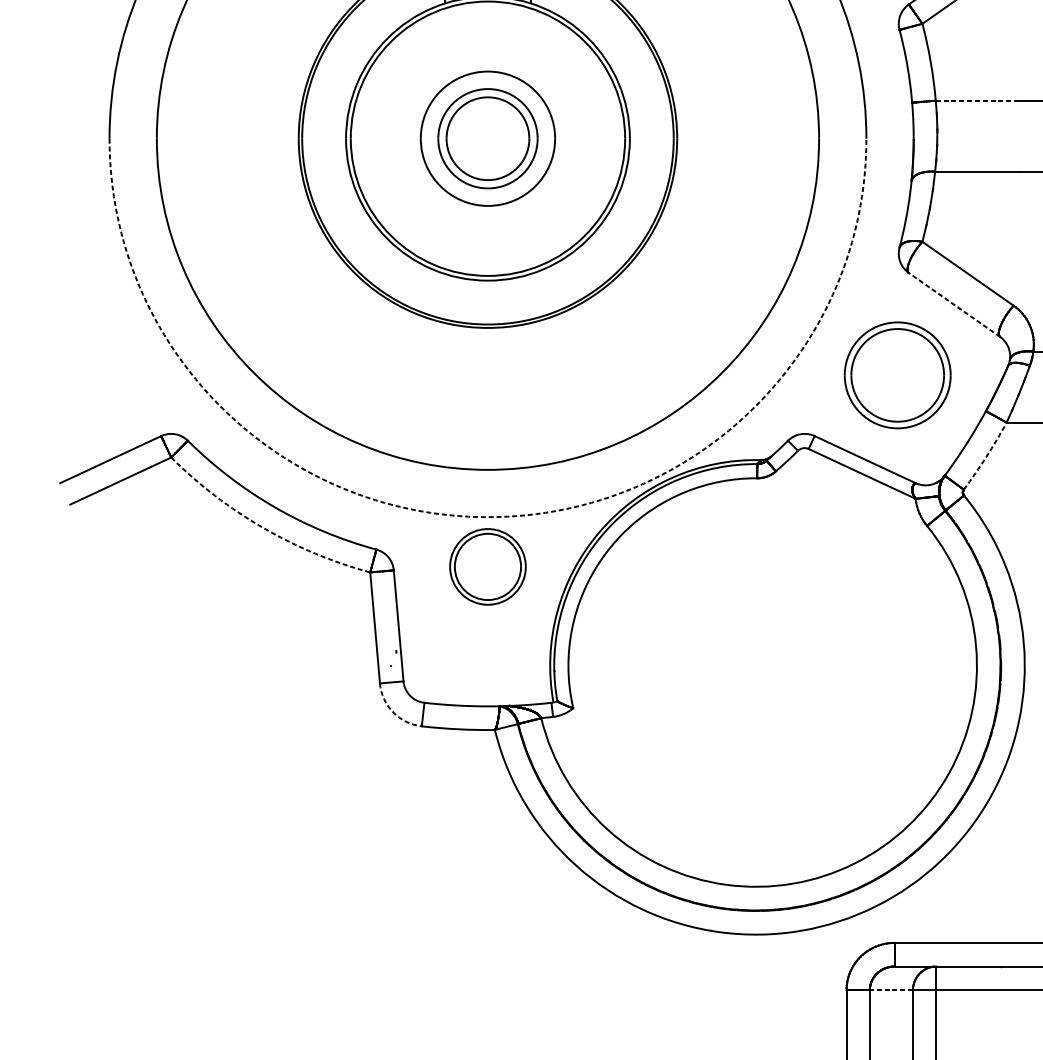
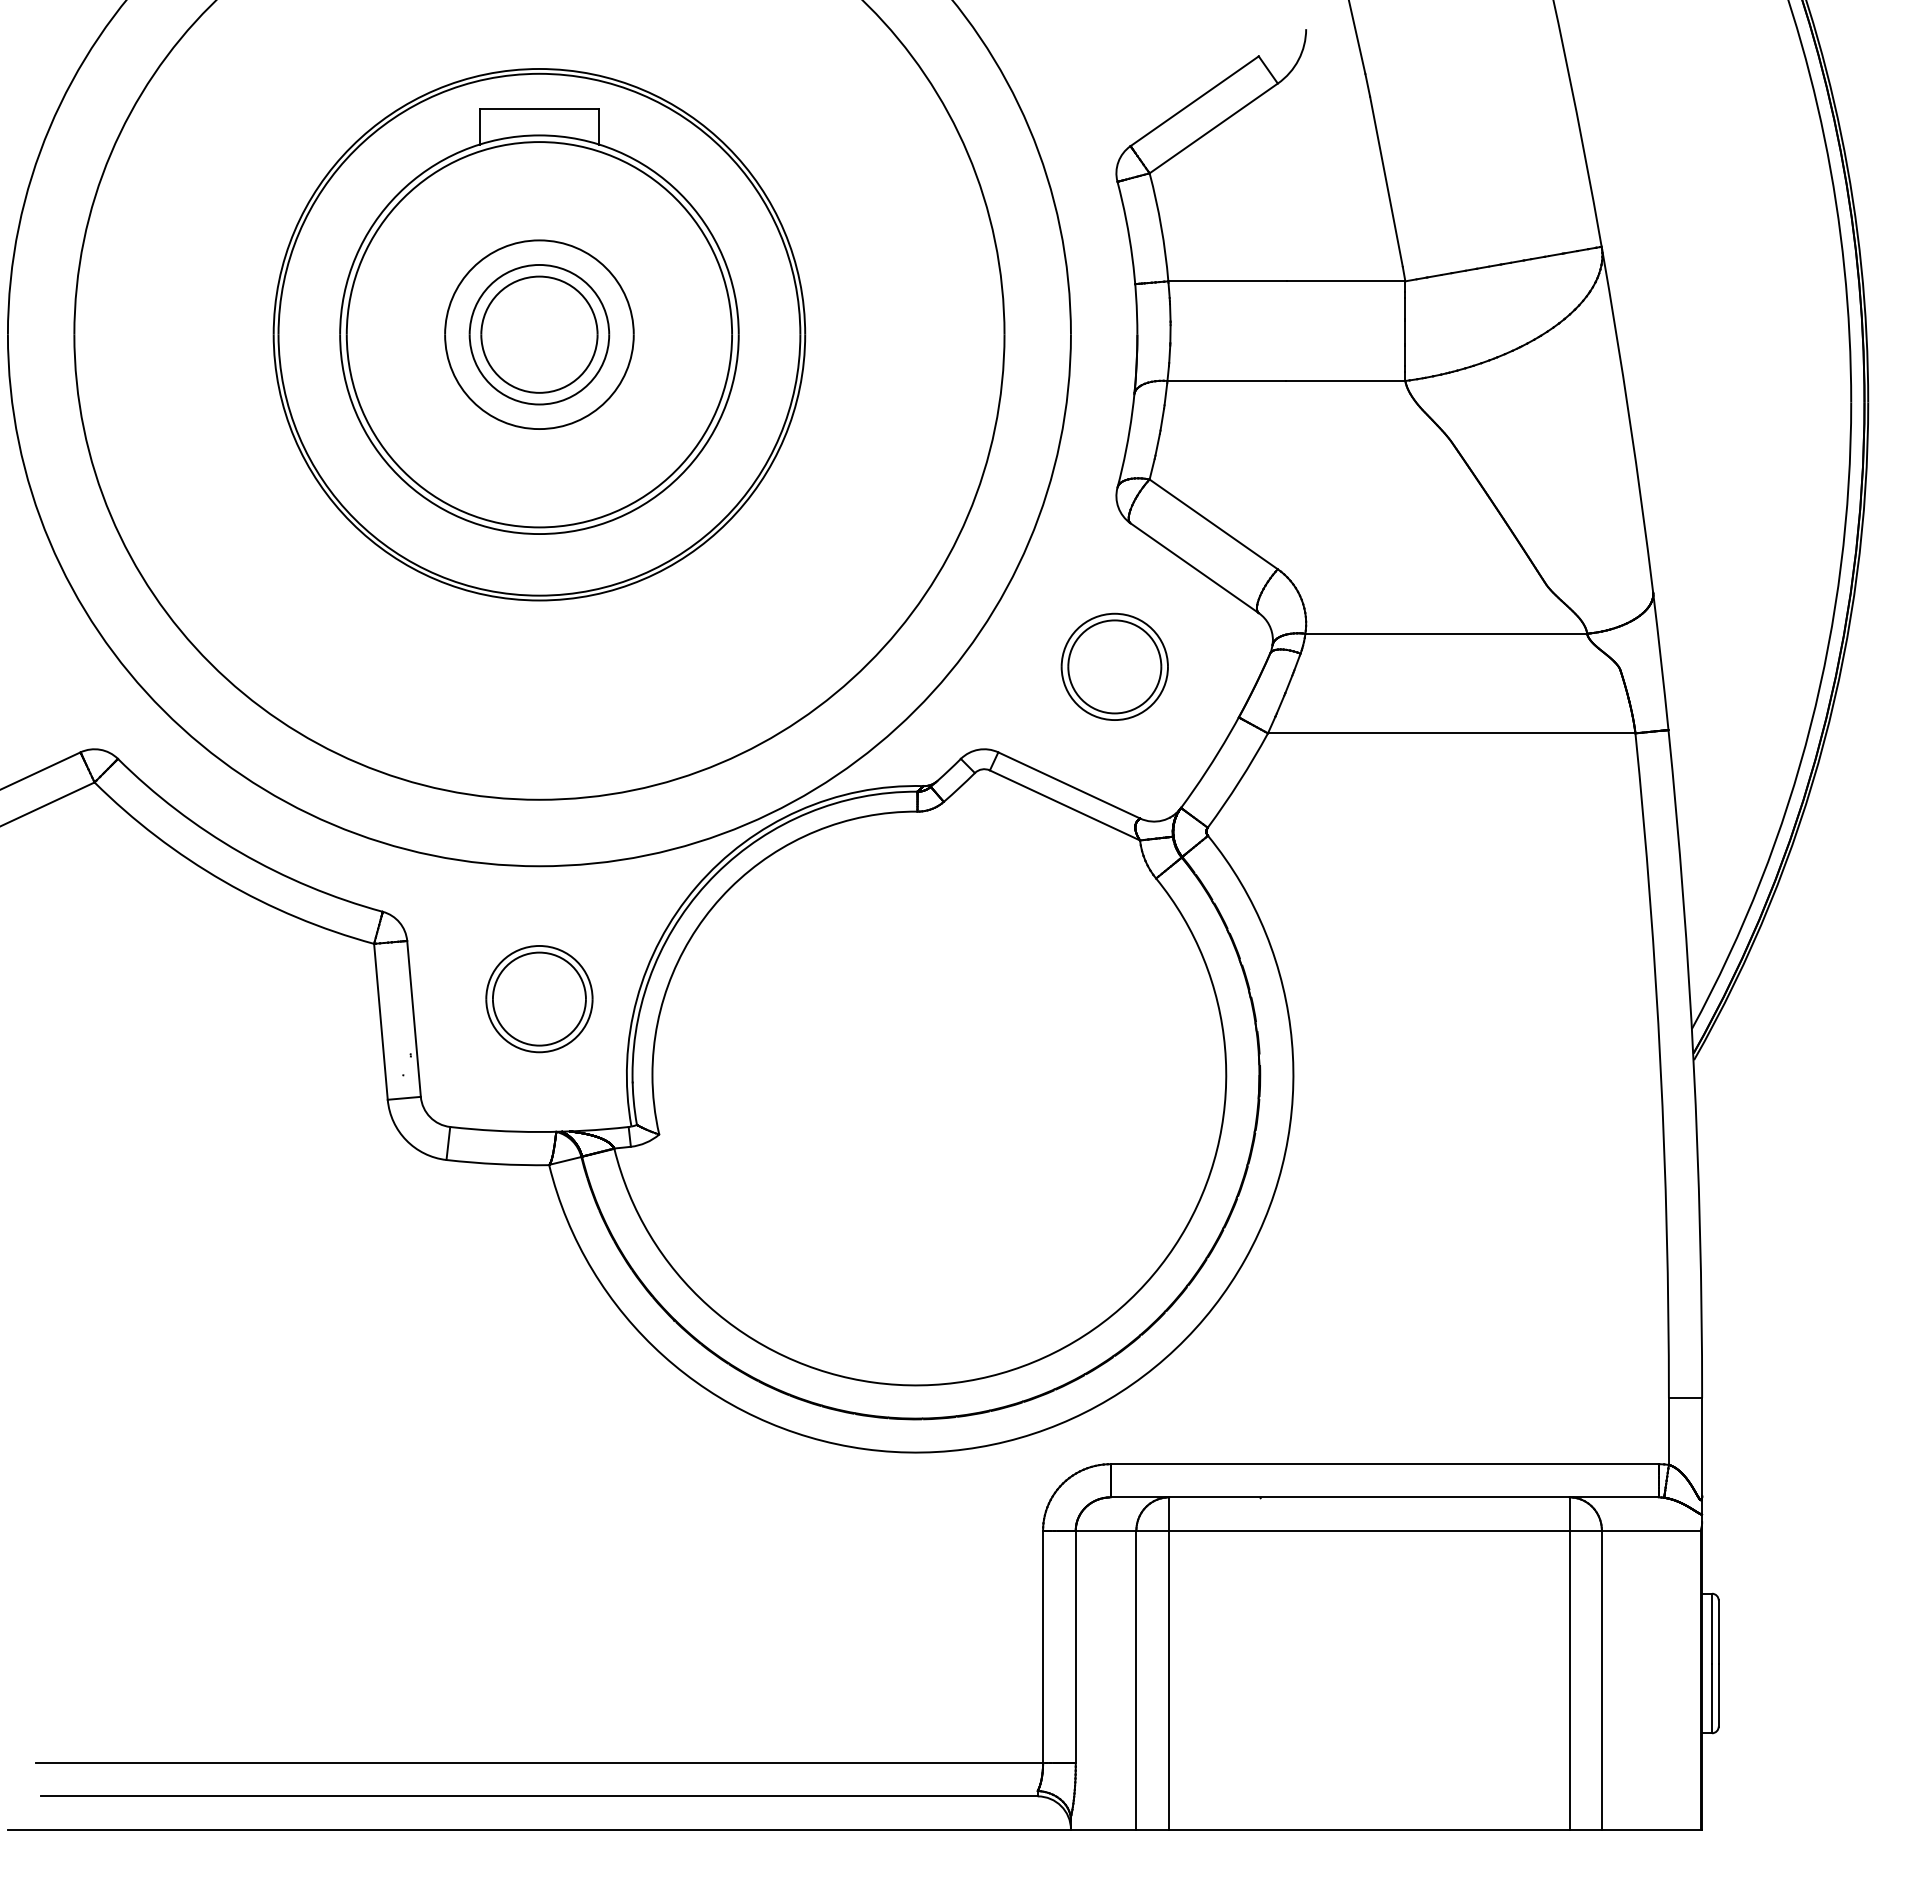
line: (978, 100) -> (1228, 281), dashed -> solid
line: (954, 304) -> (1194, 567), dashed -> solid
part: (897, 374) -> (1114, 666), size x0.71
arc: (986, 456) -> (1239, 781), dashed -> solid
arc: (488, 517) -> (539, 866), dashed -> solid
arc: (263, 528) -> (223, 881), dashed -> solid
part: (488, 567) -> (539, 999), moved
arc: (393, 712) -> (406, 1140), dashed -> solid
line: (890, 990) -> (1105, 1530), dashed -> solid

